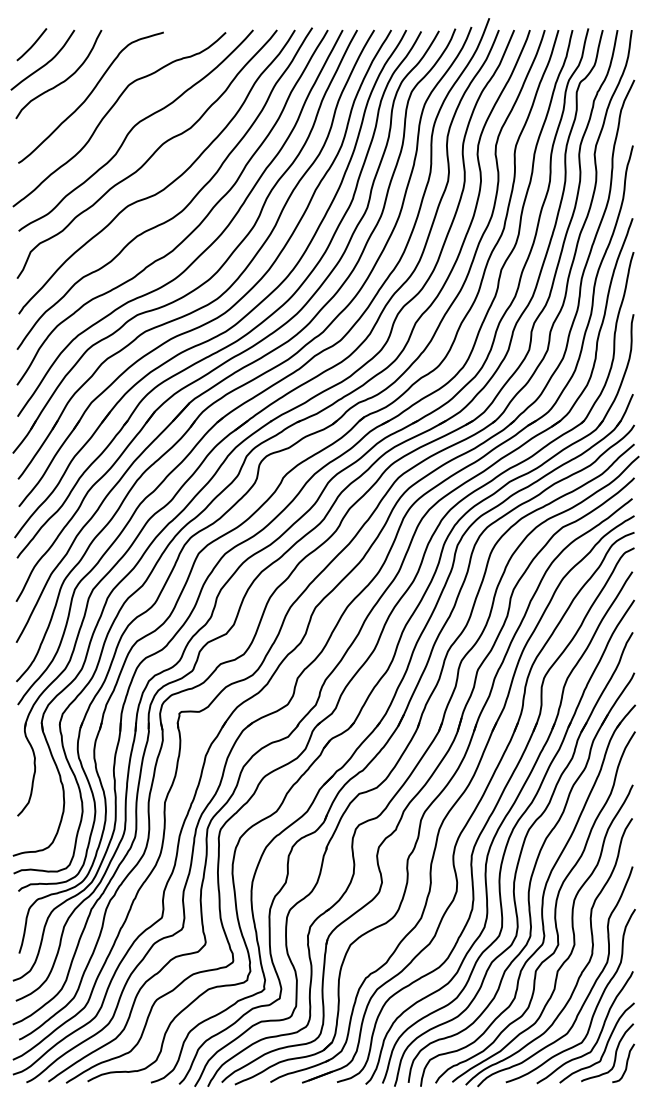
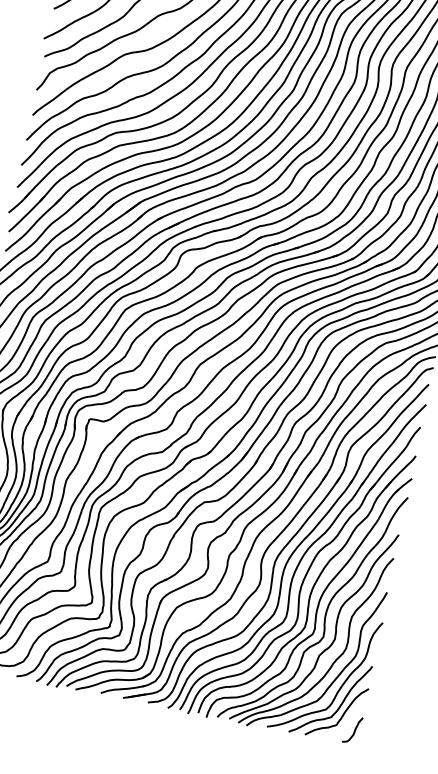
curve: (614, 1055) -> (347, 723), removed

